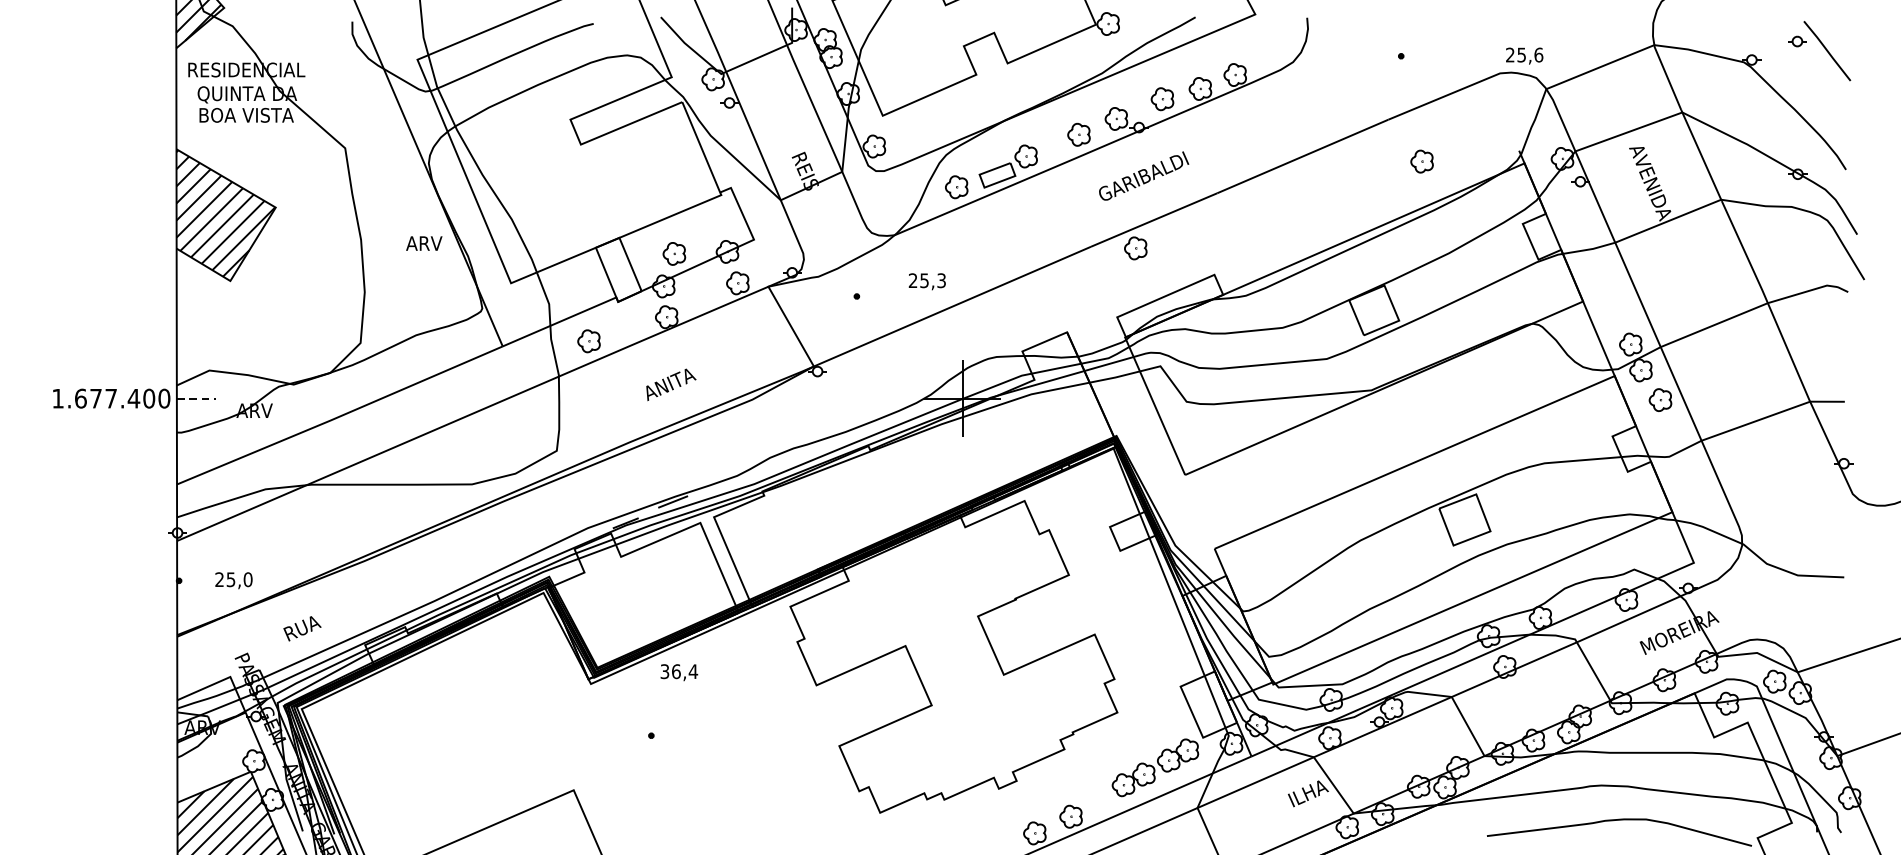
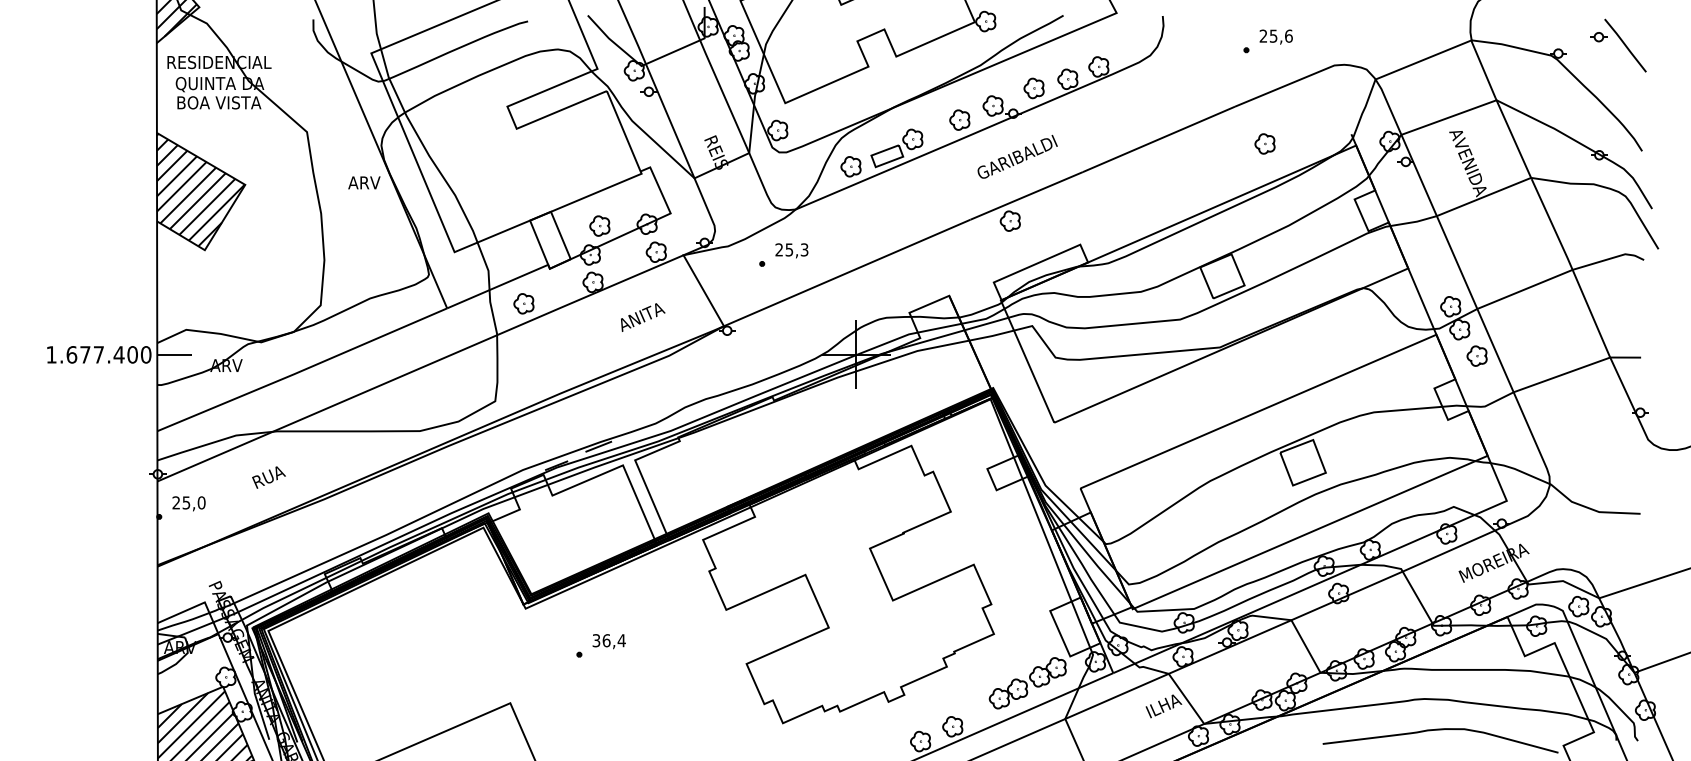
text: (1523, 55) -> (1275, 36), moved
text: (424, 243) -> (364, 182), moved
text: (926, 281) -> (791, 250), moved
text: (671, 384) -> (643, 317), moved
line: (197, 398) -> (175, 354), dashed -> solid
text: (233, 580) -> (188, 503), moved
text: (301, 628) -> (268, 477), moved
text: (678, 672) -> (608, 641), moved

